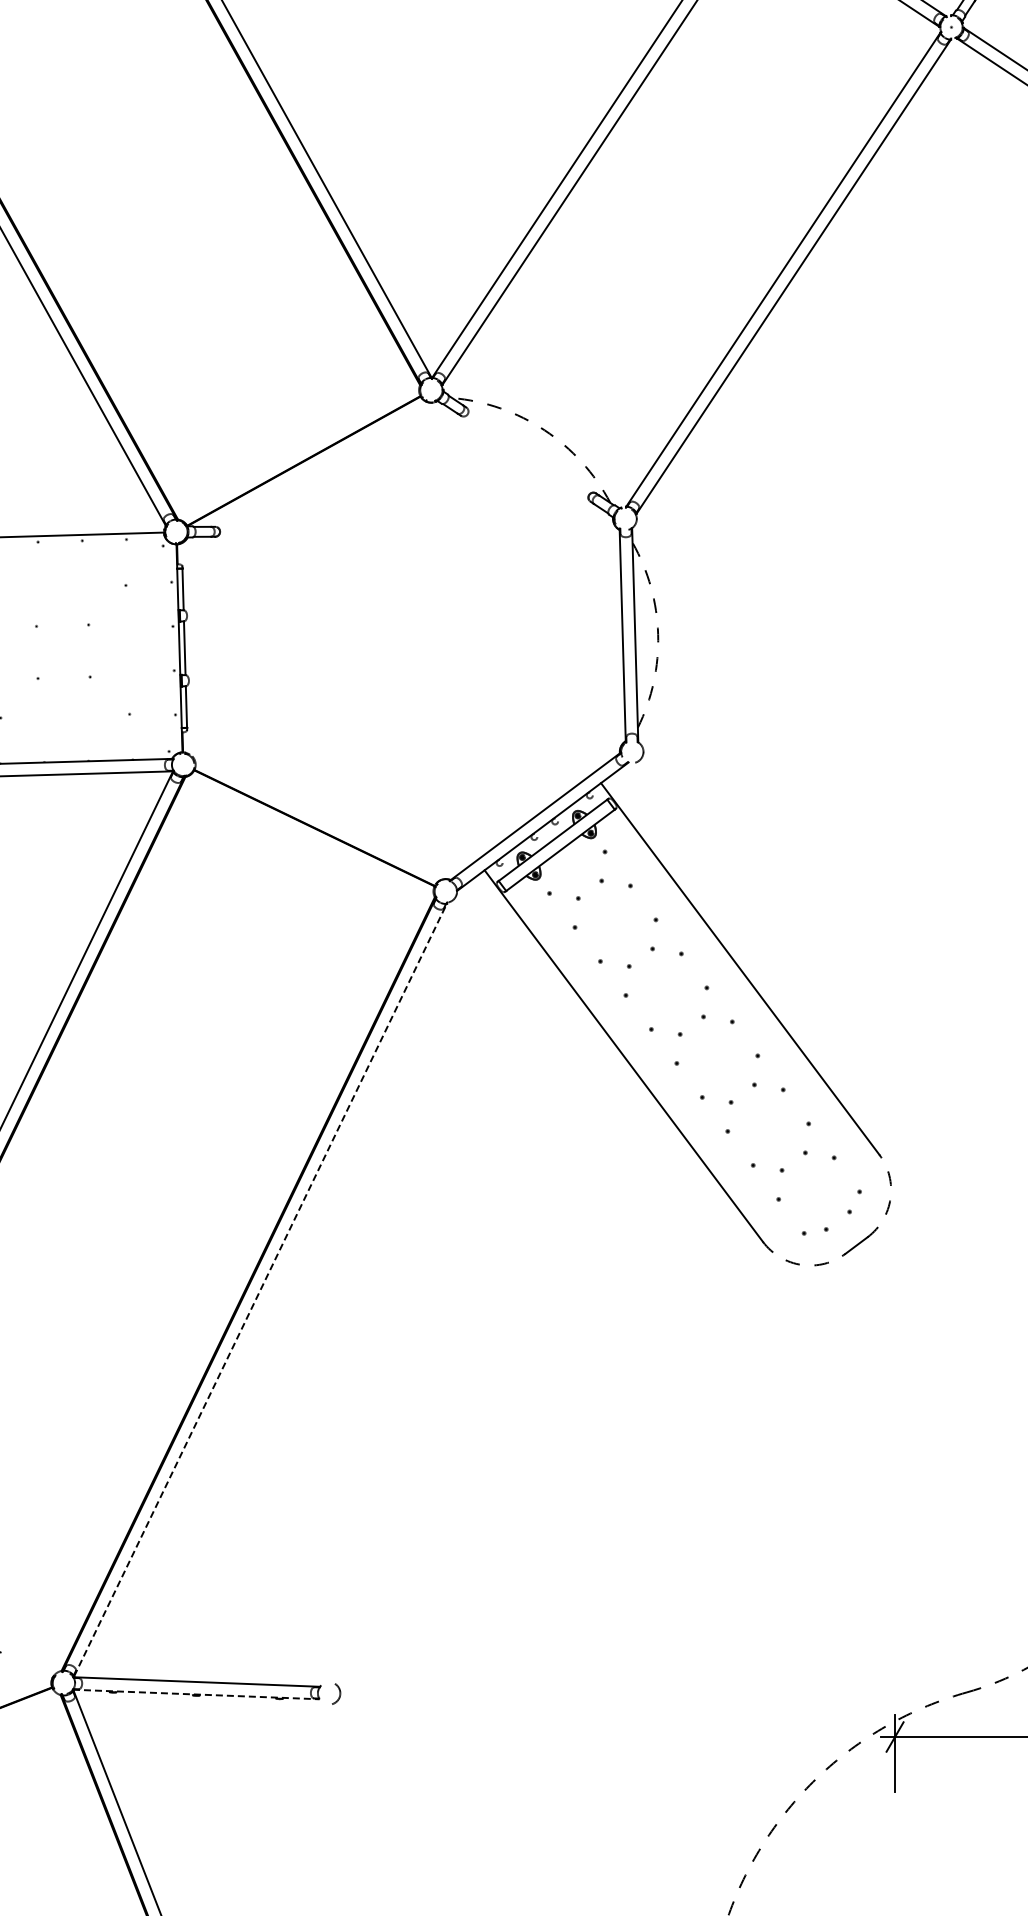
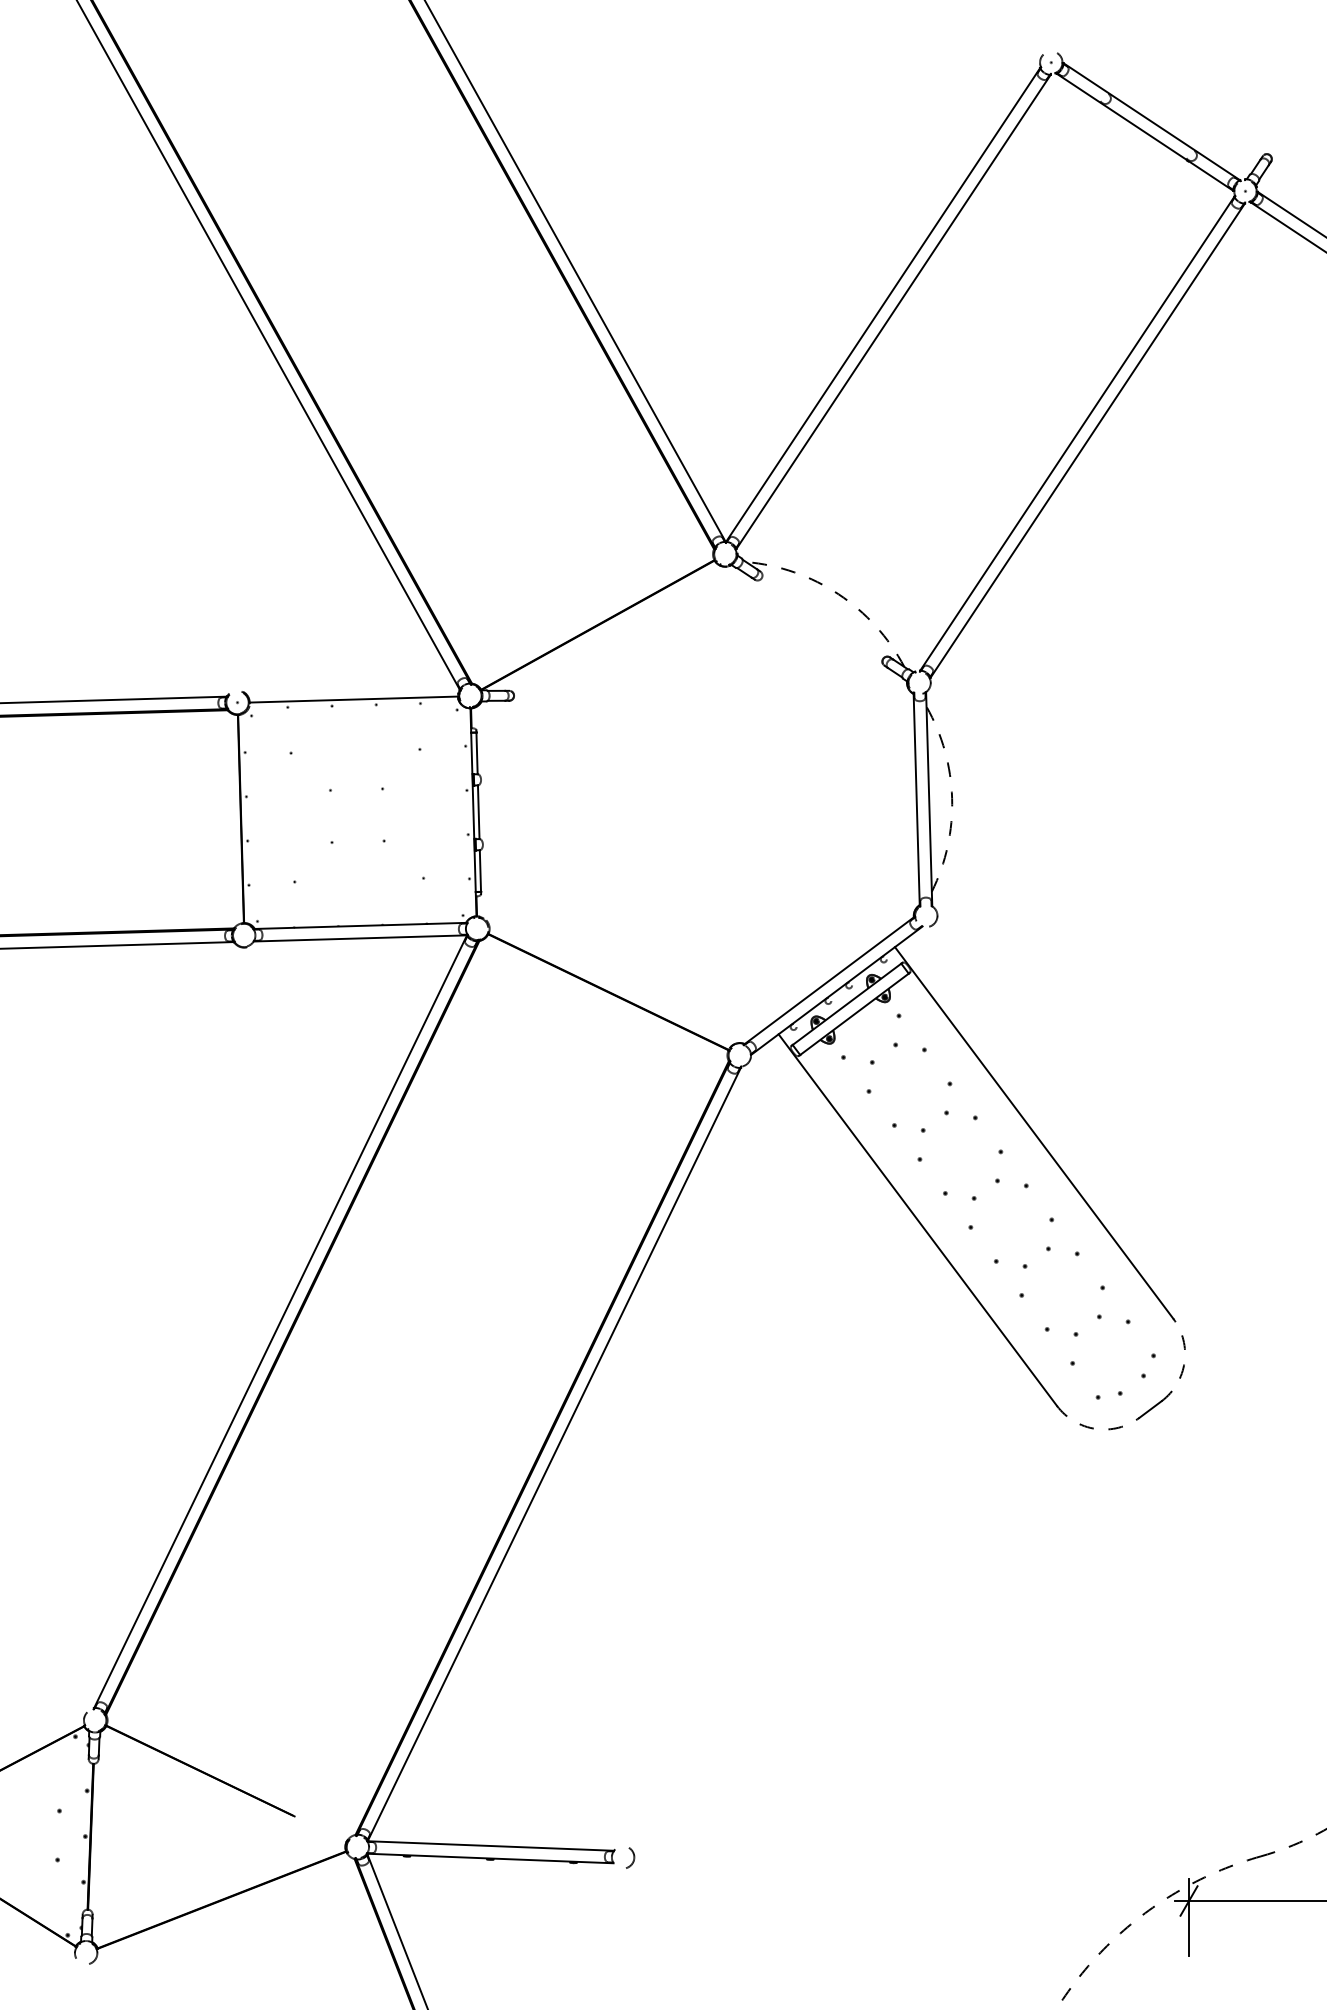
line: (260, 1290) -> (554, 1454), dashed -> solid
line: (196, 1694) -> (490, 1858), dashed -> solid

